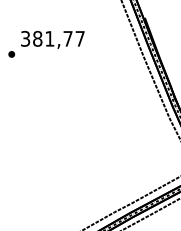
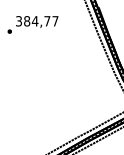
text: (48, 39) -> (34, 21), 381,77 -> 384,77

